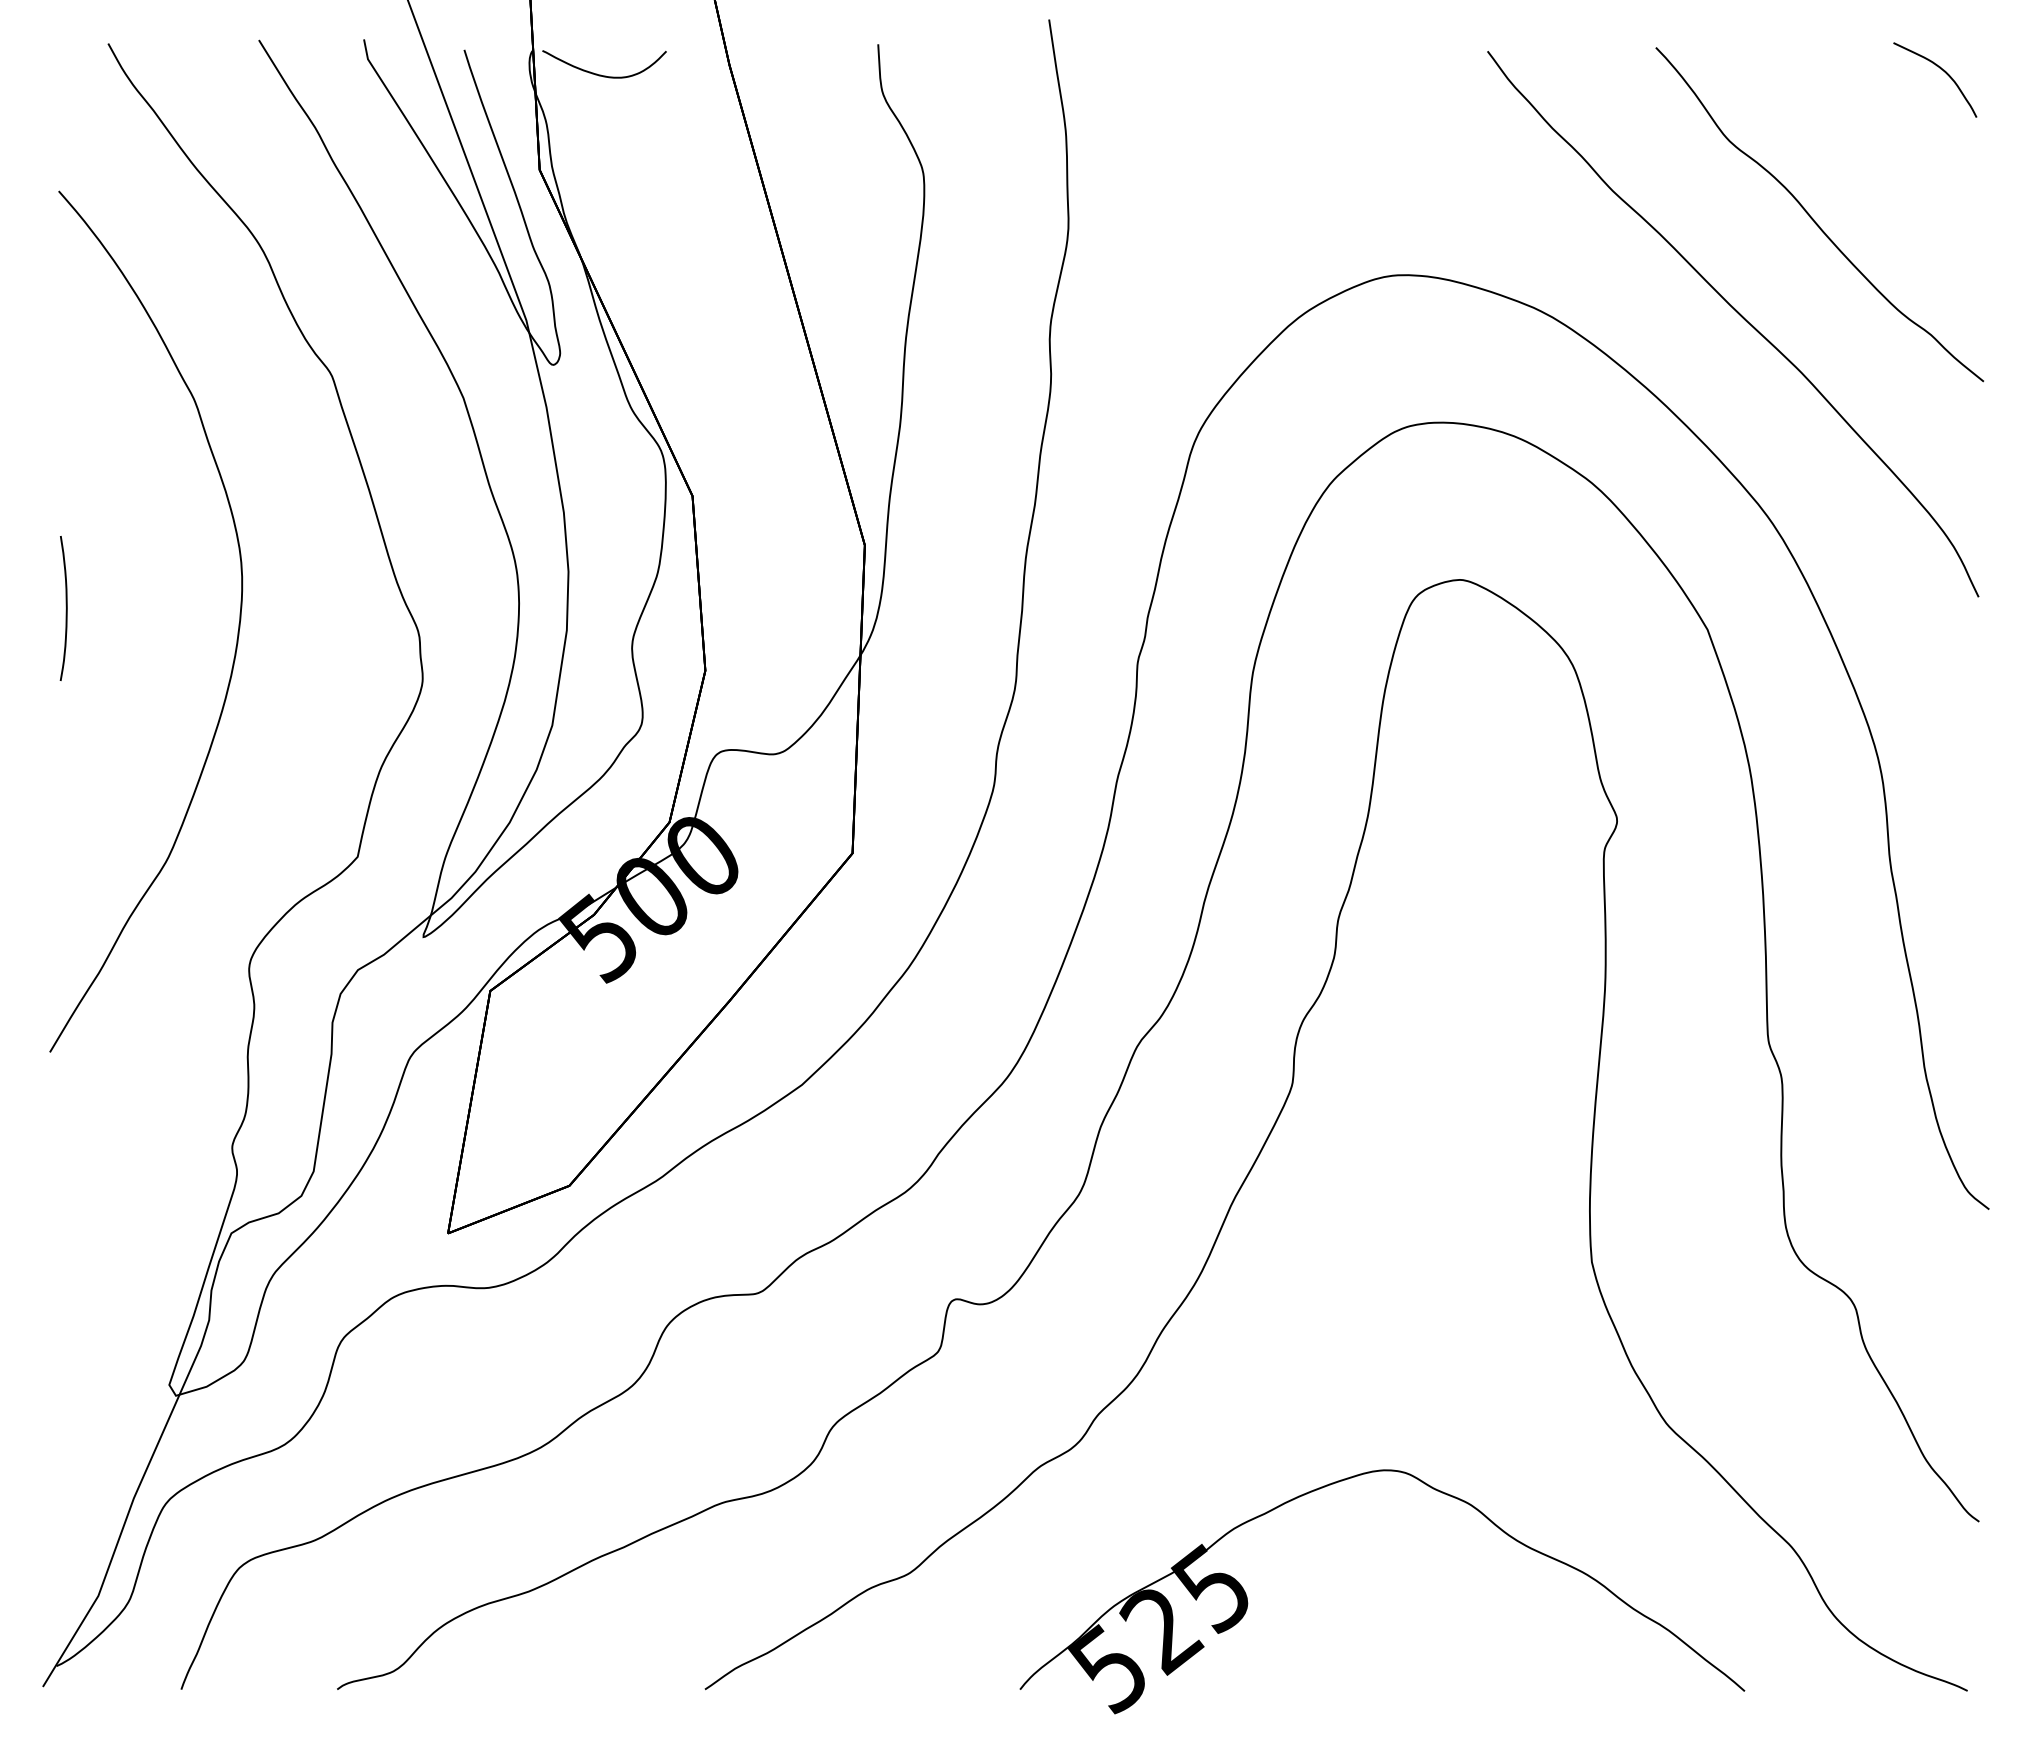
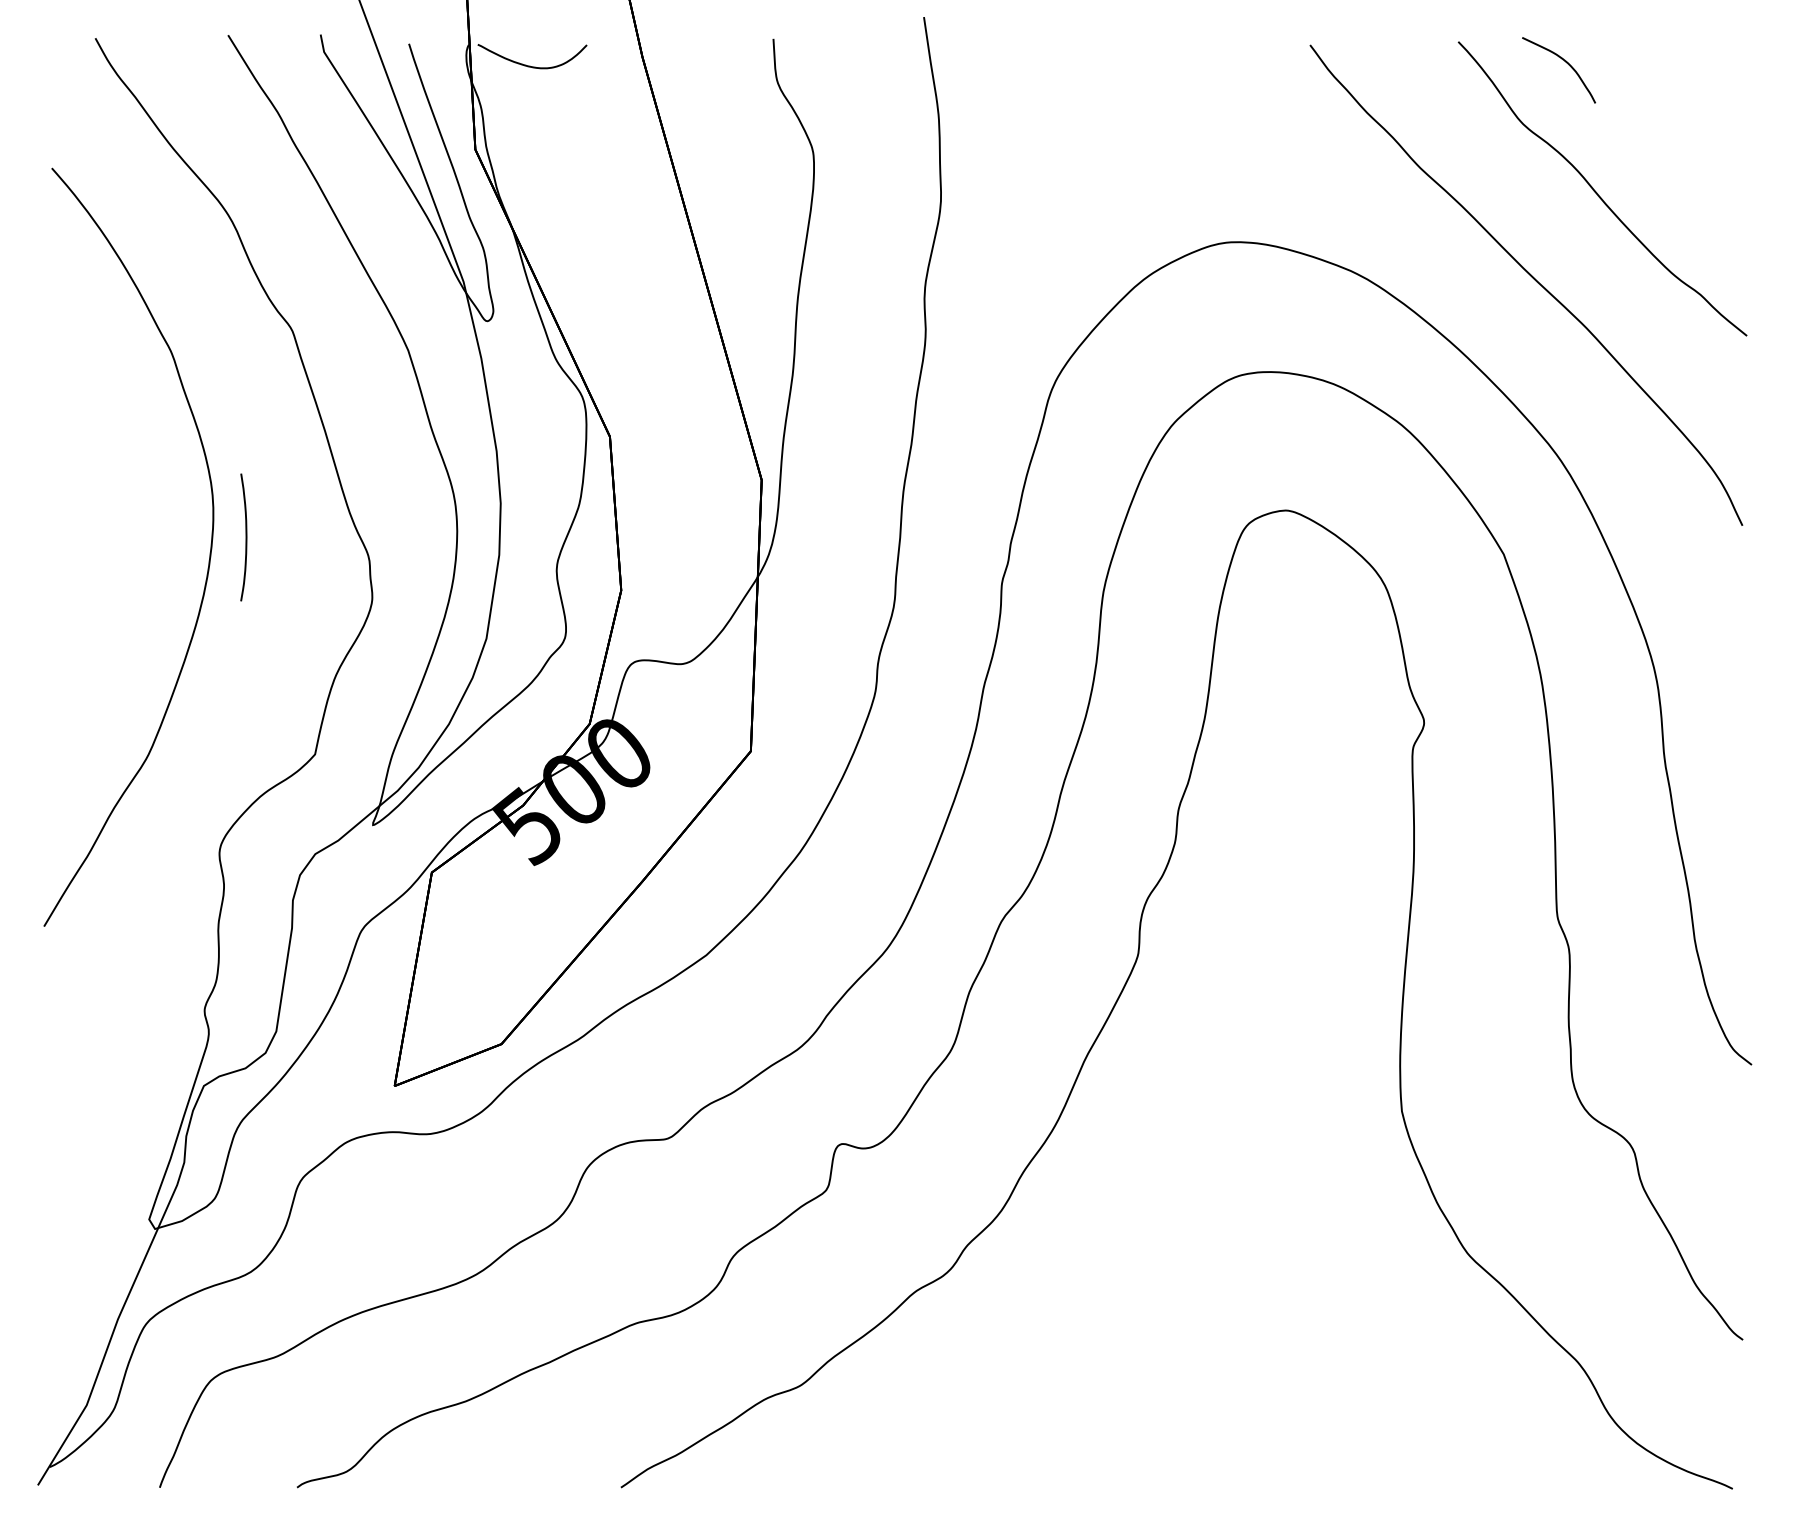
curve: (1940, 69) -> (1563, 61), moved
curve: (65, 607) -> (245, 536), moved
part: (1433, 1489) -> (1262, 1311), removed

